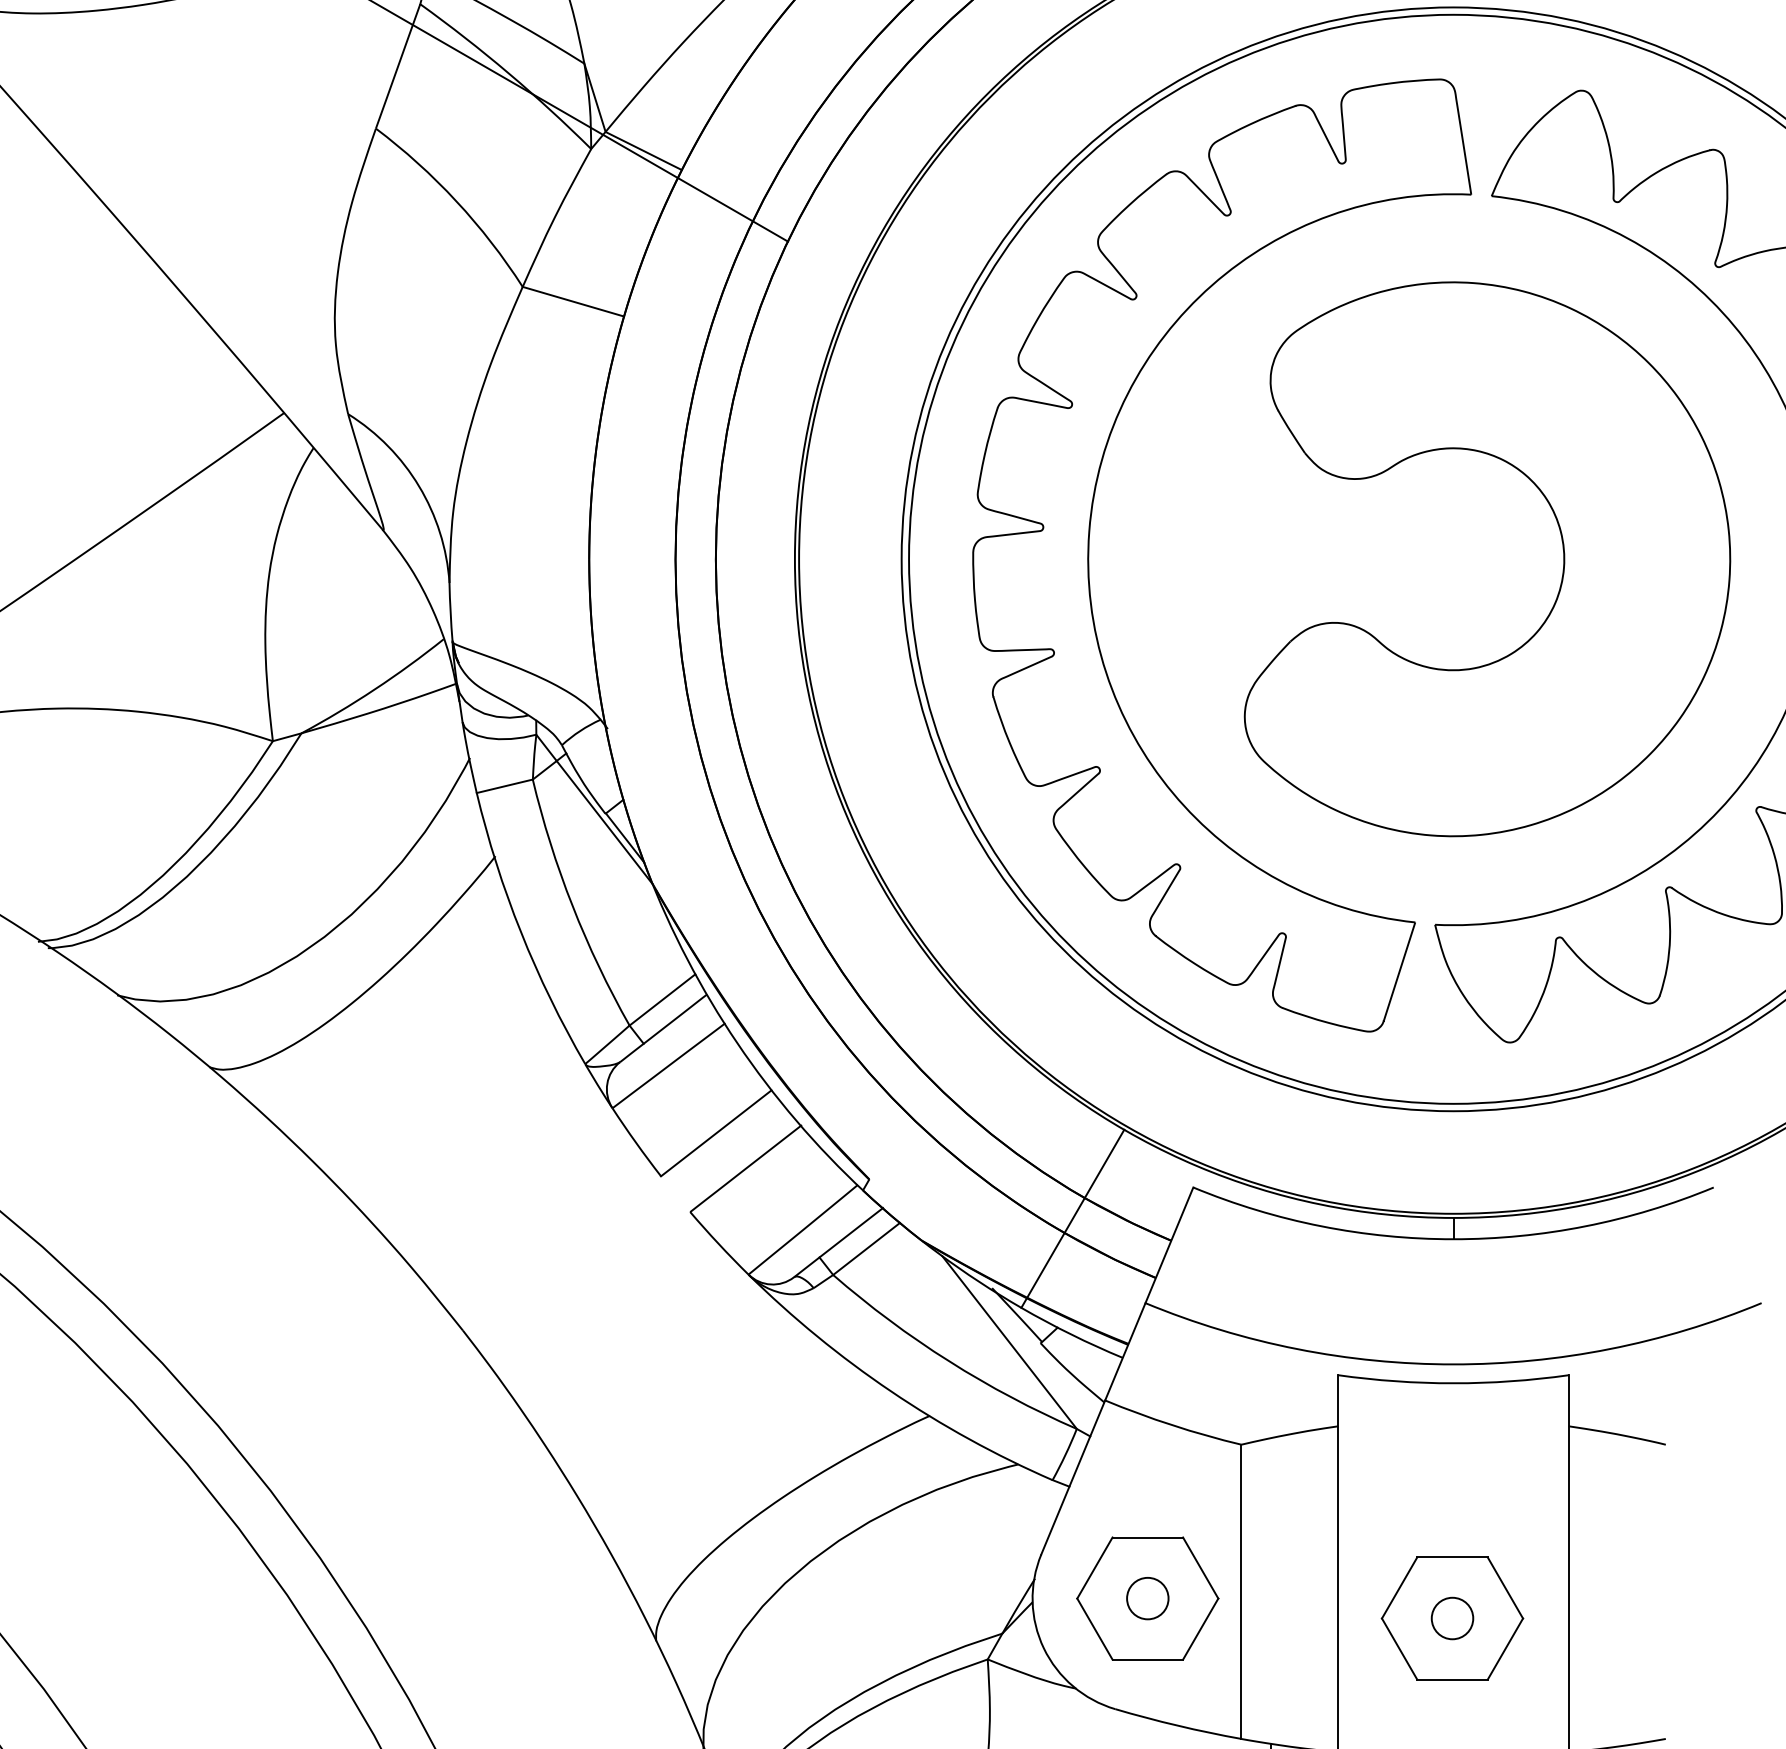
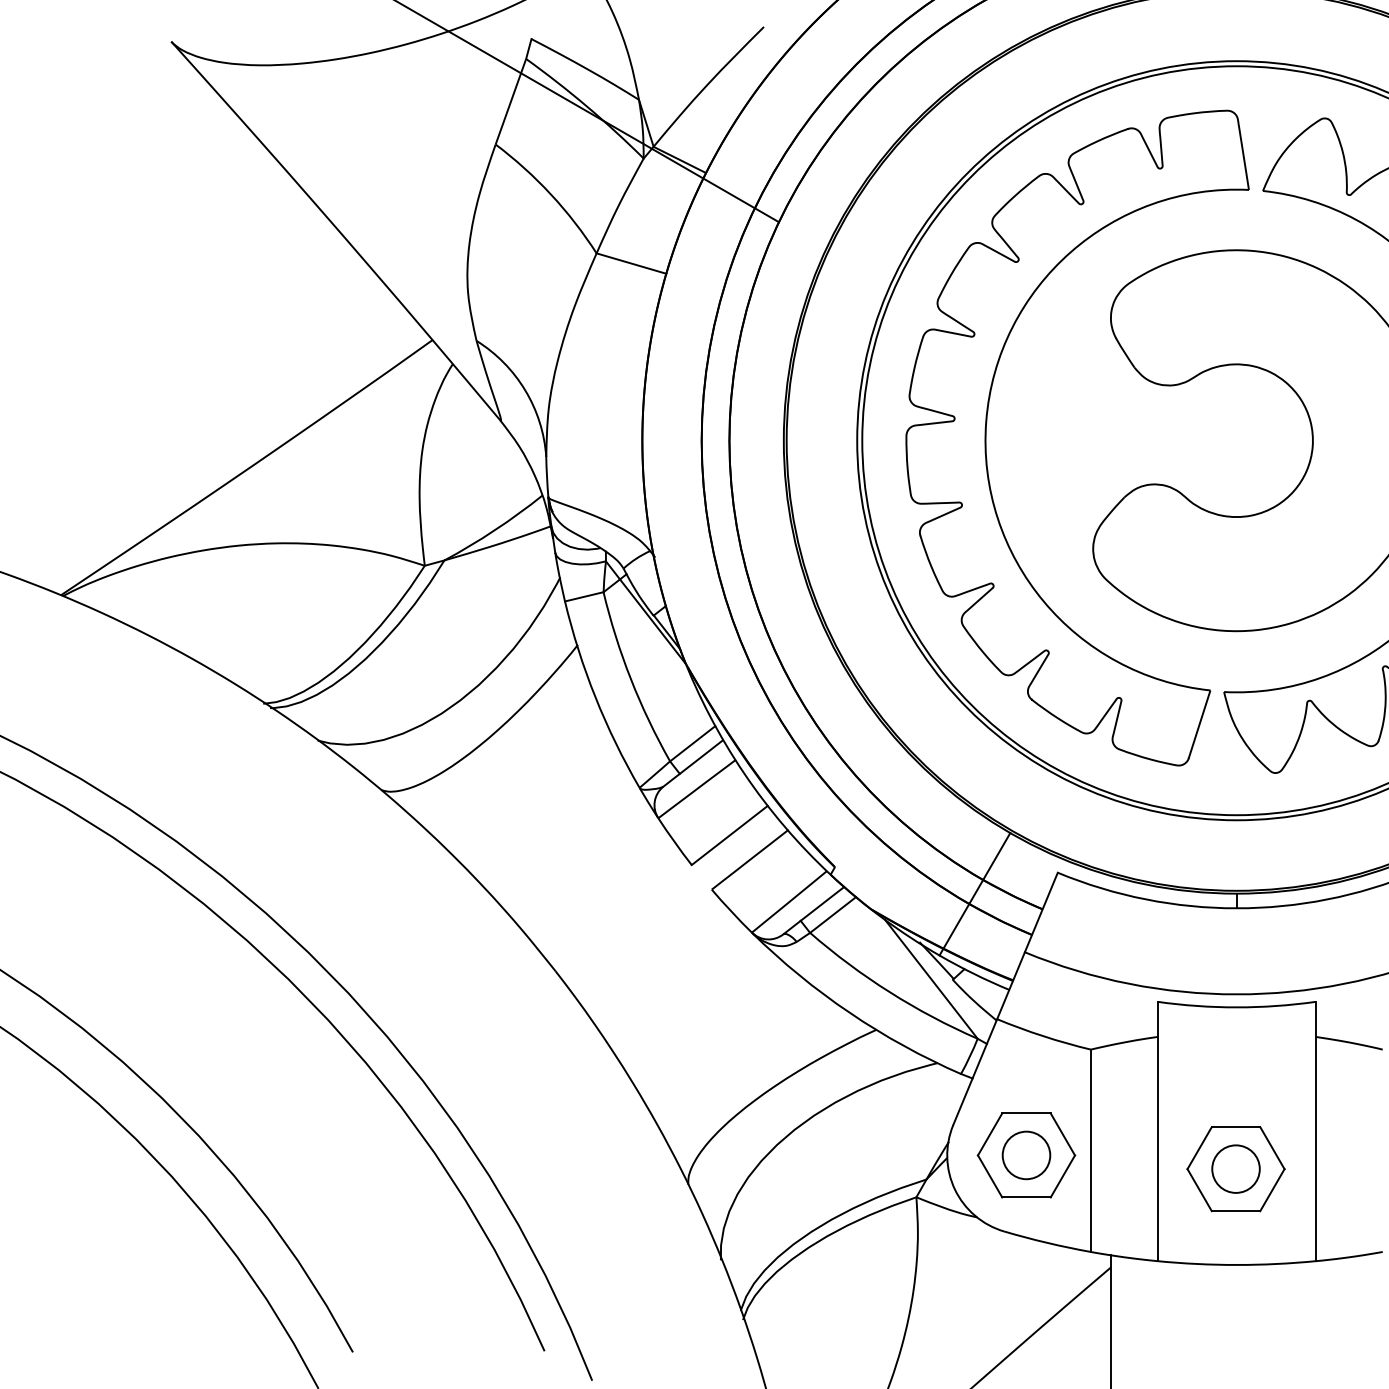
circle: (1147, 1598) -> (1026, 1155), size x1.67
circle: (1451, 1617) -> (1235, 1168), size x1.67

